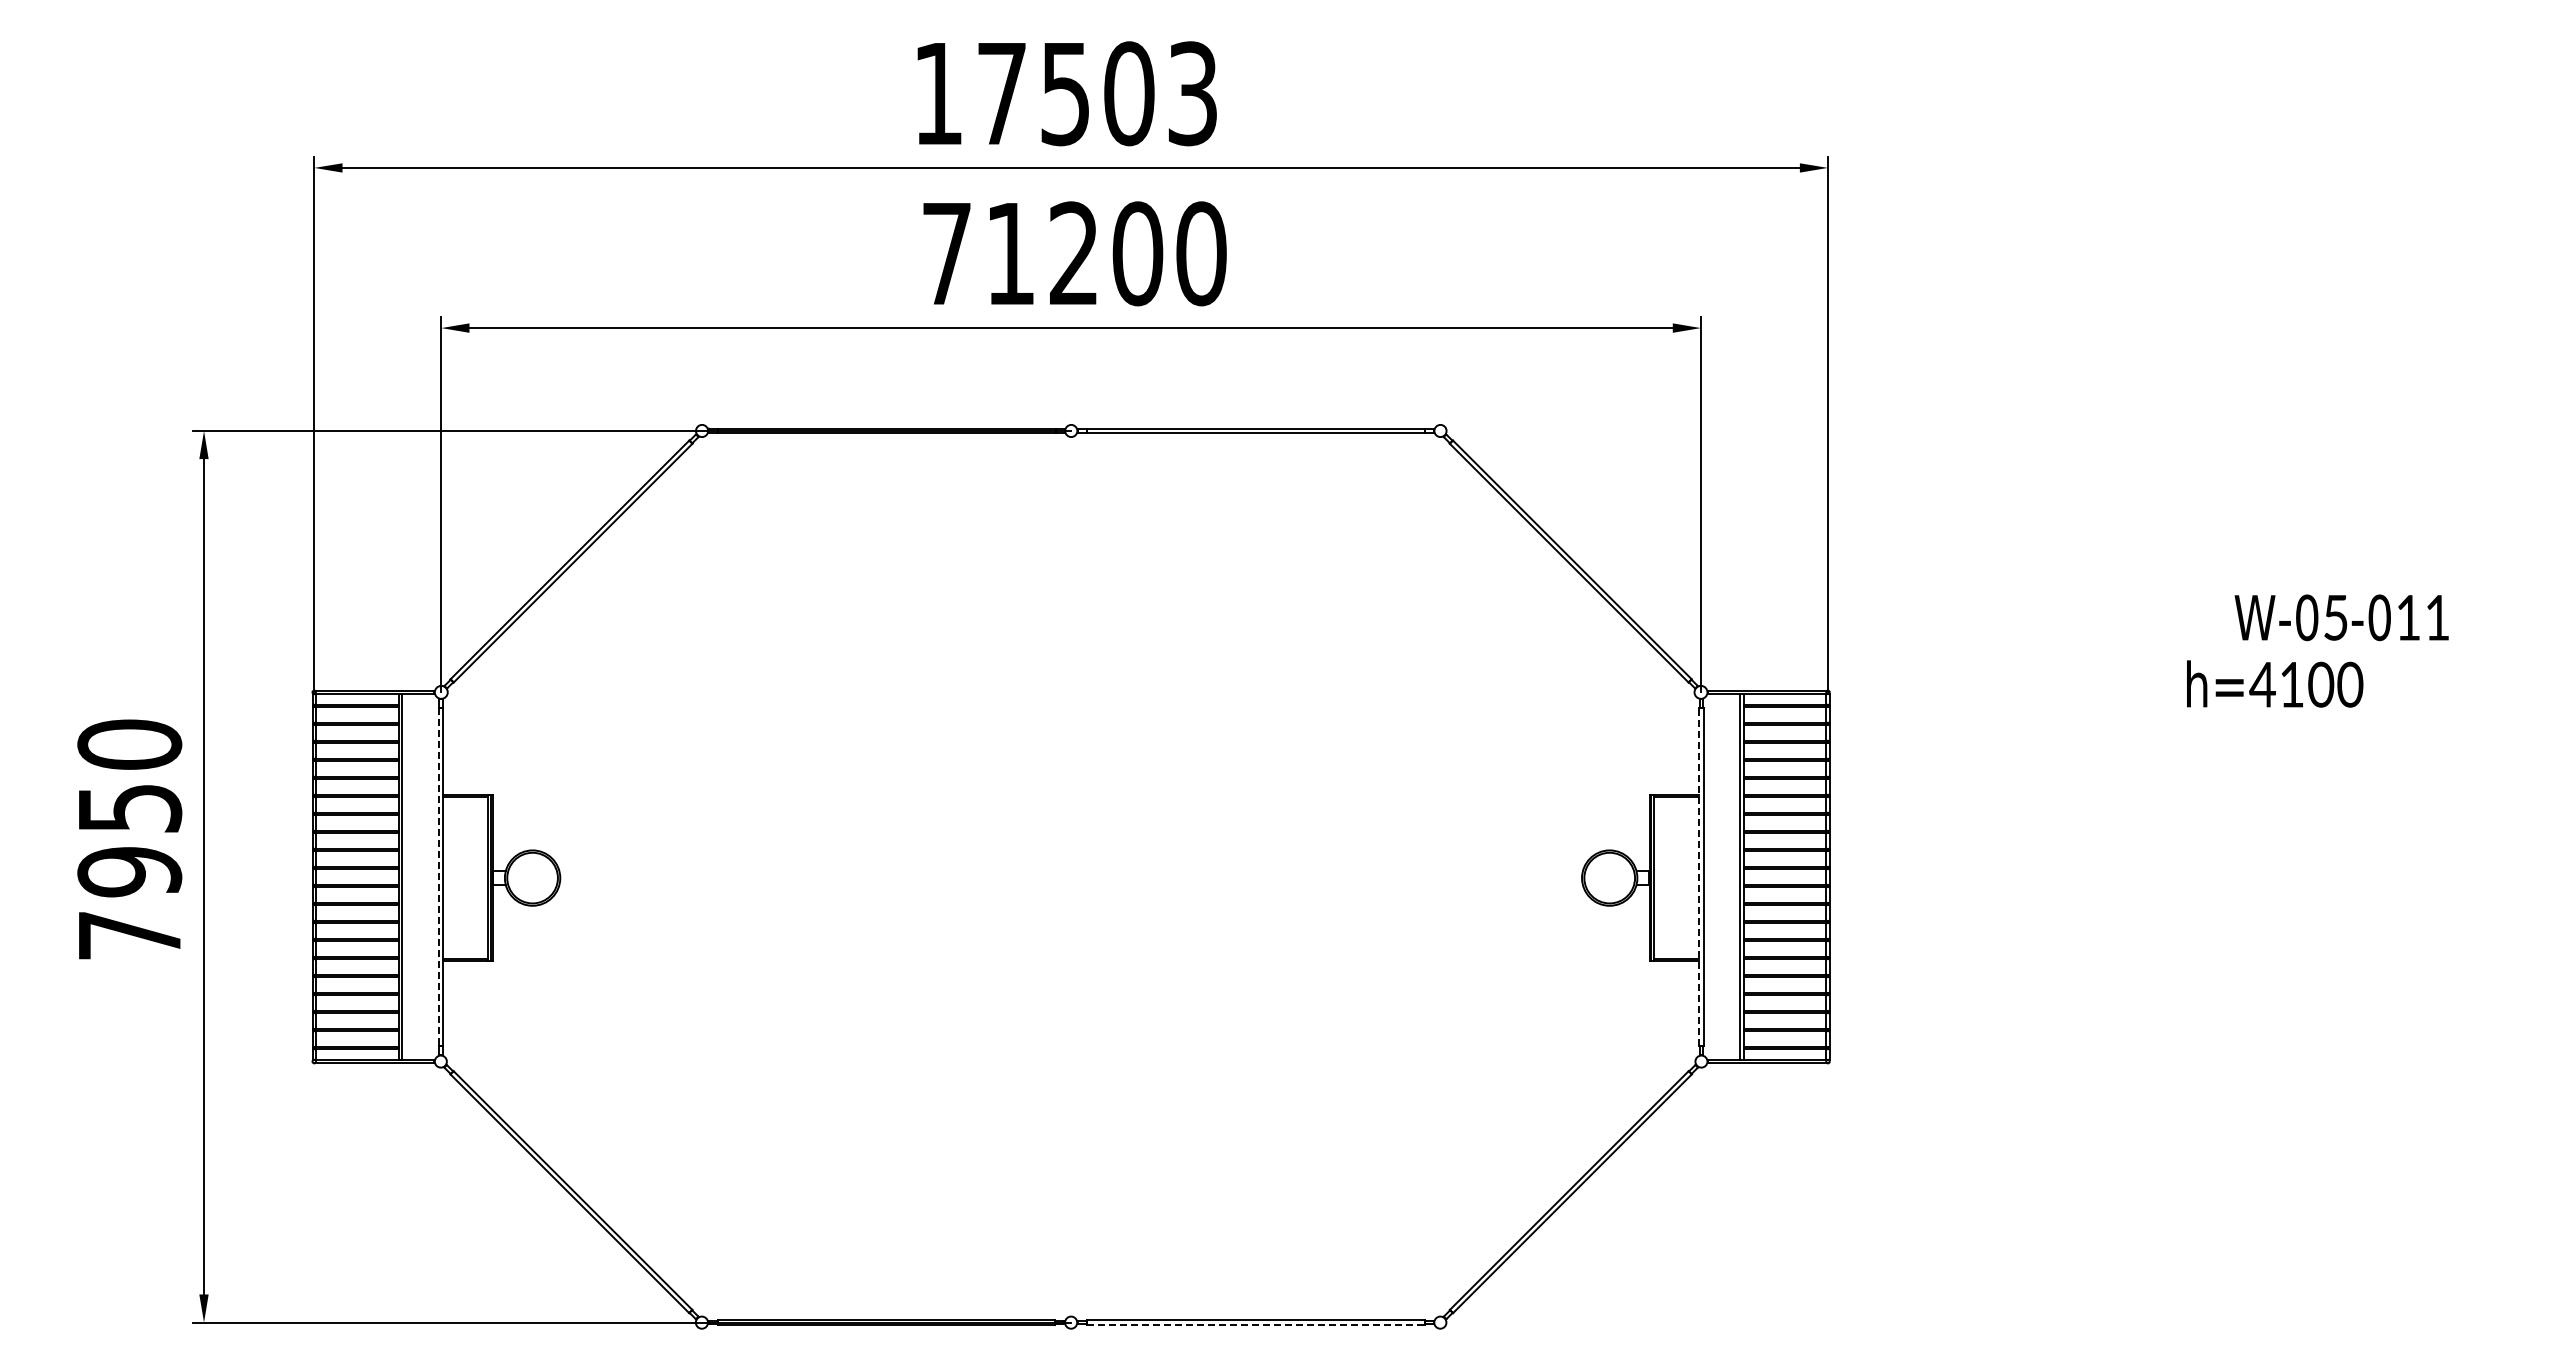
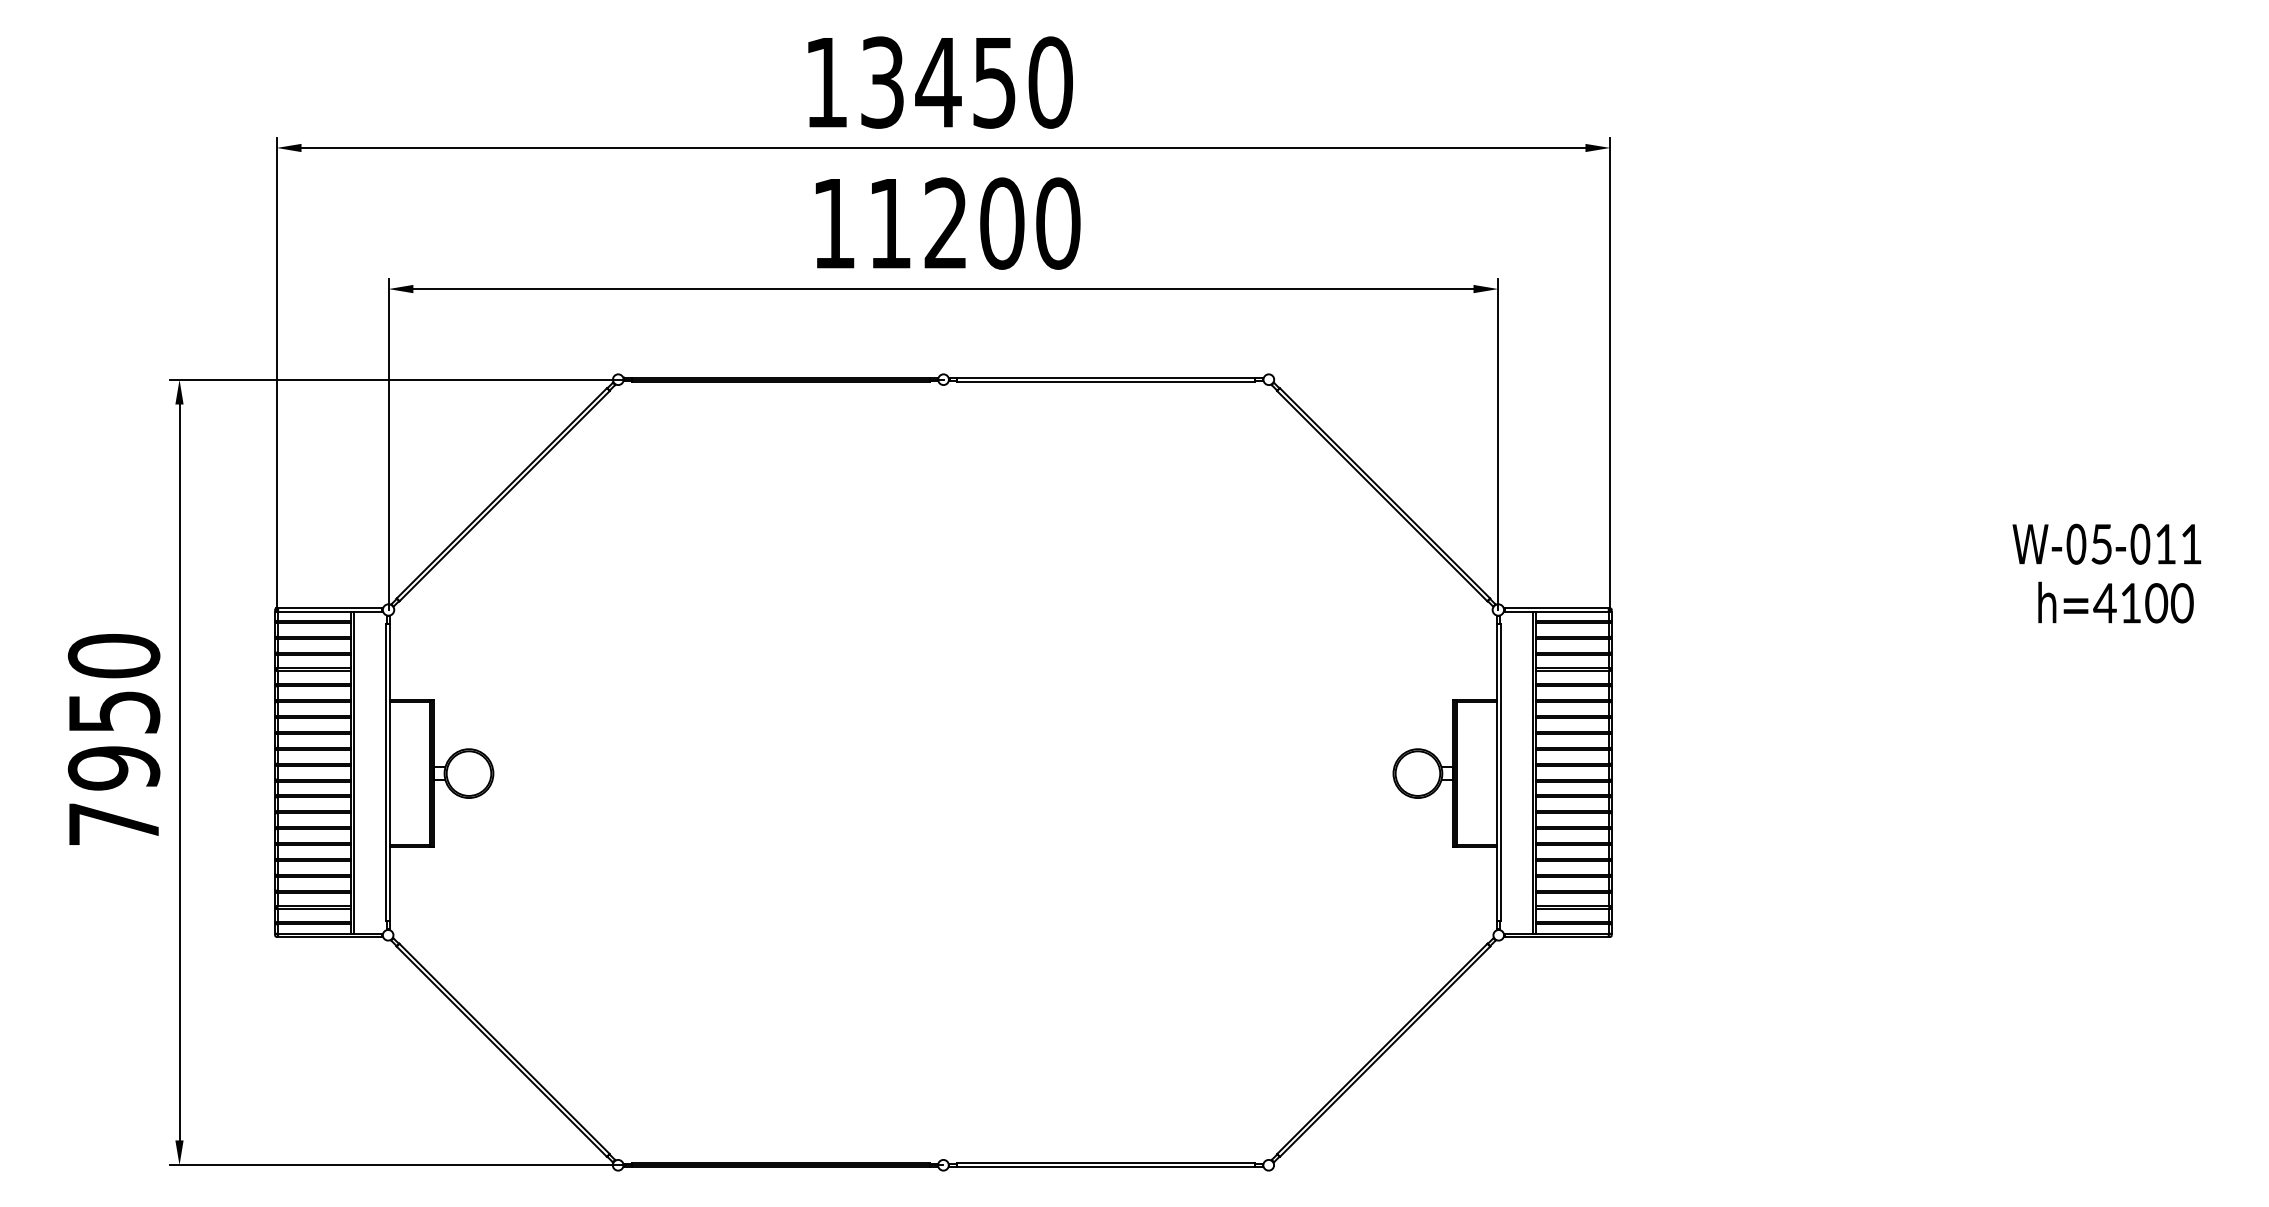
text: (1098, 93) -> (967, 82), 17503 -> 13450
text: (946, 253) -> (833, 223), 71200 -> 11200
text: (2341, 617) -> (2106, 544), moved
text: (2275, 683) -> (2116, 602), moved
line: (438, 876) -> (386, 772), dashed -> solid
line: (1699, 876) -> (1497, 772), dashed -> solid
line: (1255, 1324) -> (1105, 1166), dashed -> solid

